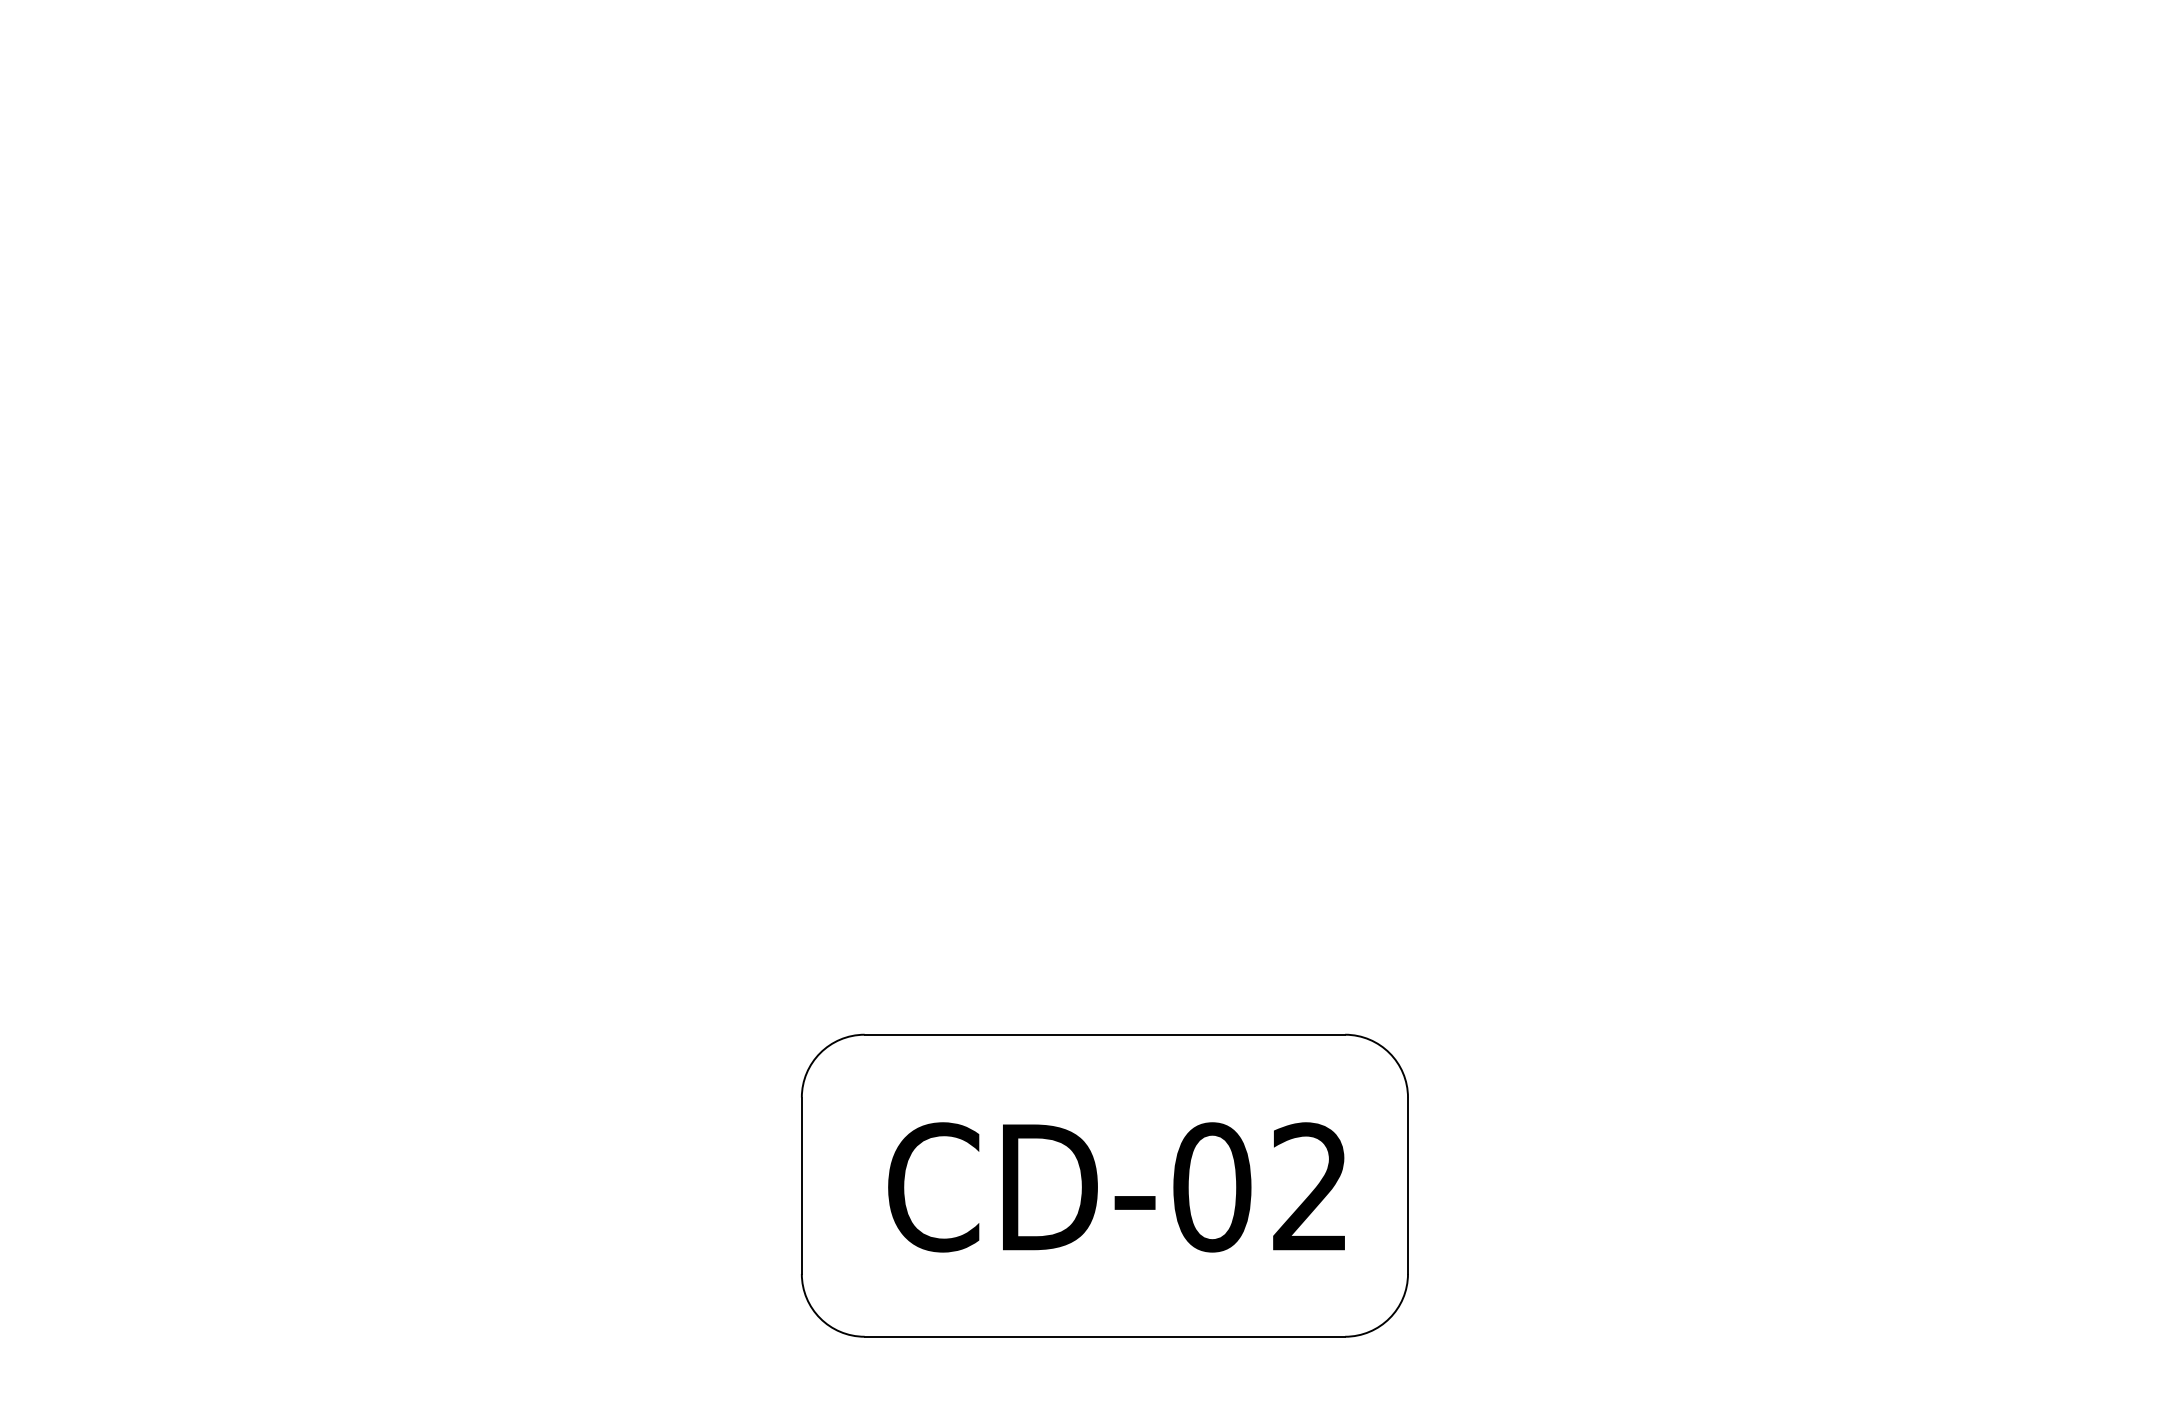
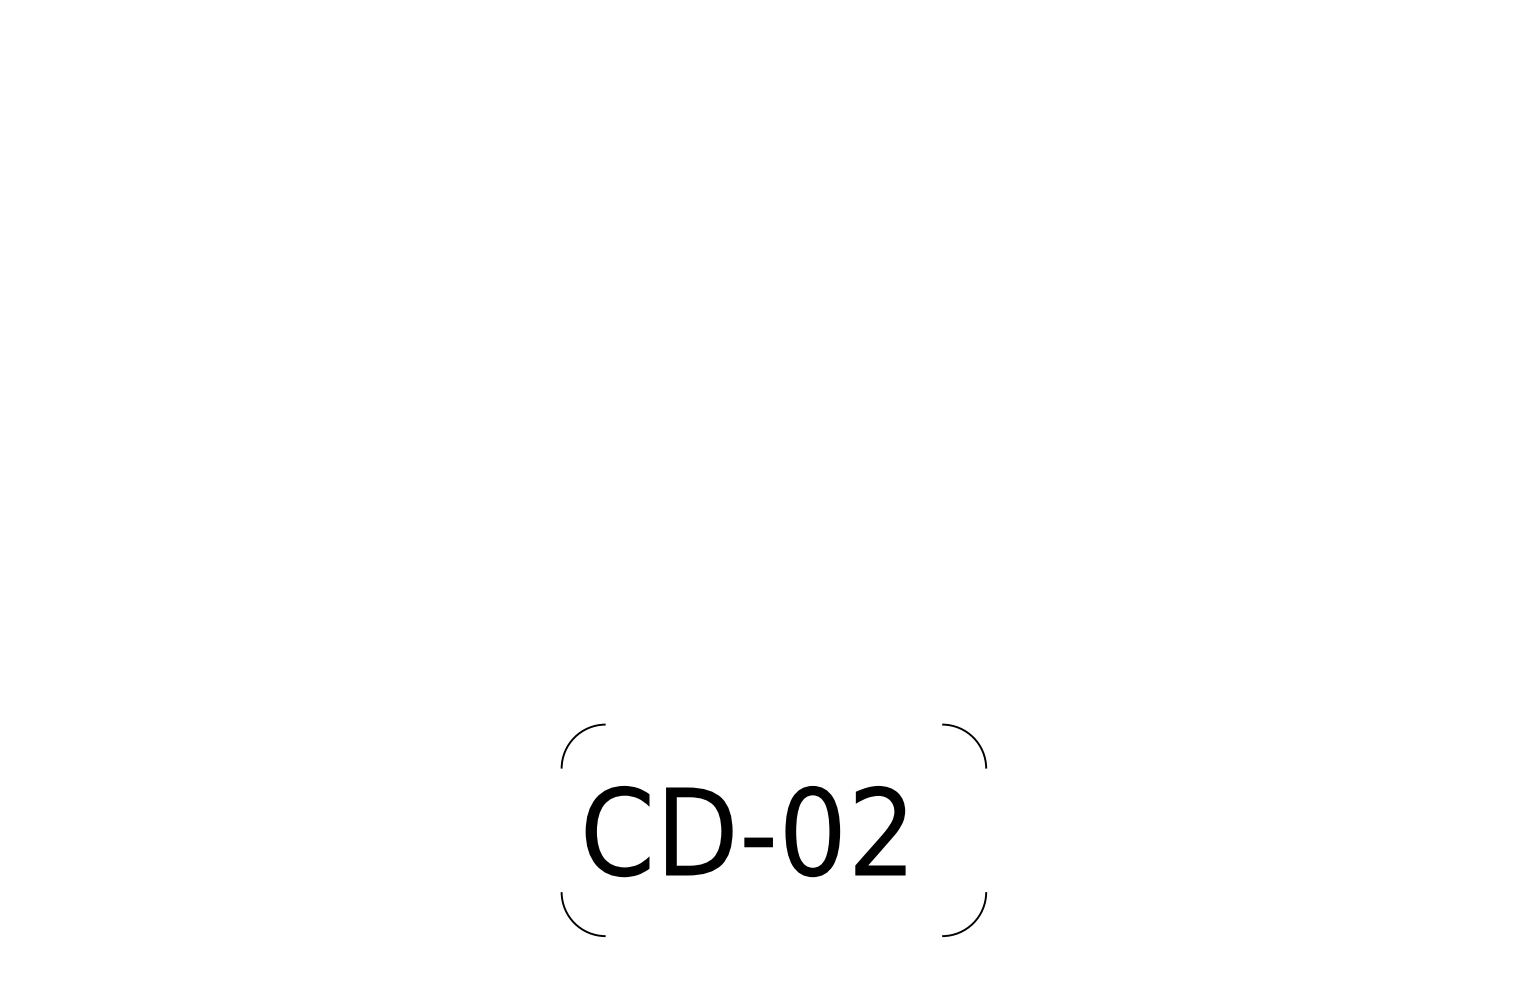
line: (1104, 1034) -> (773, 724), removed
line: (801, 1185) -> (561, 830), removed
line: (1408, 1185) -> (986, 830), removed
text: (1116, 1187) -> (745, 831), moved
line: (1104, 1336) -> (773, 935), removed

